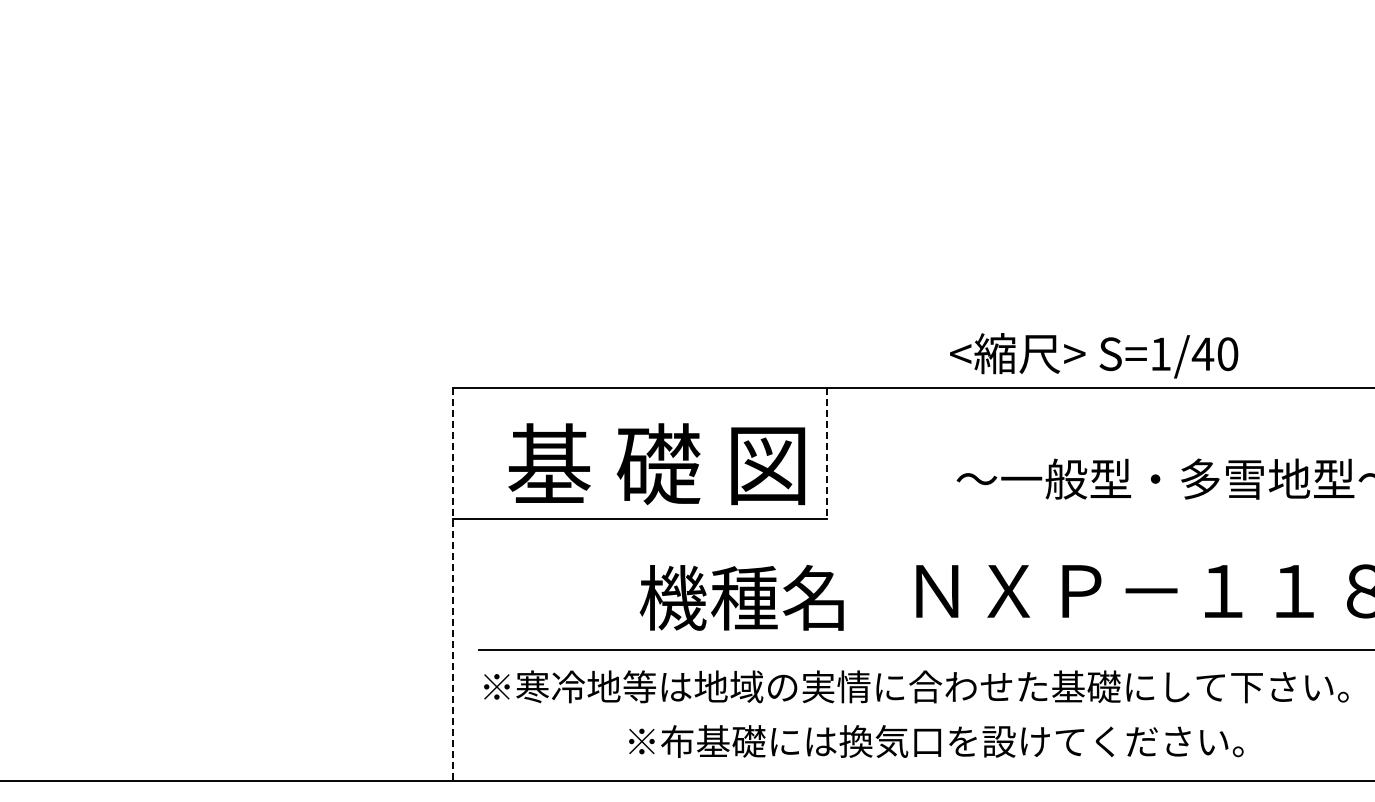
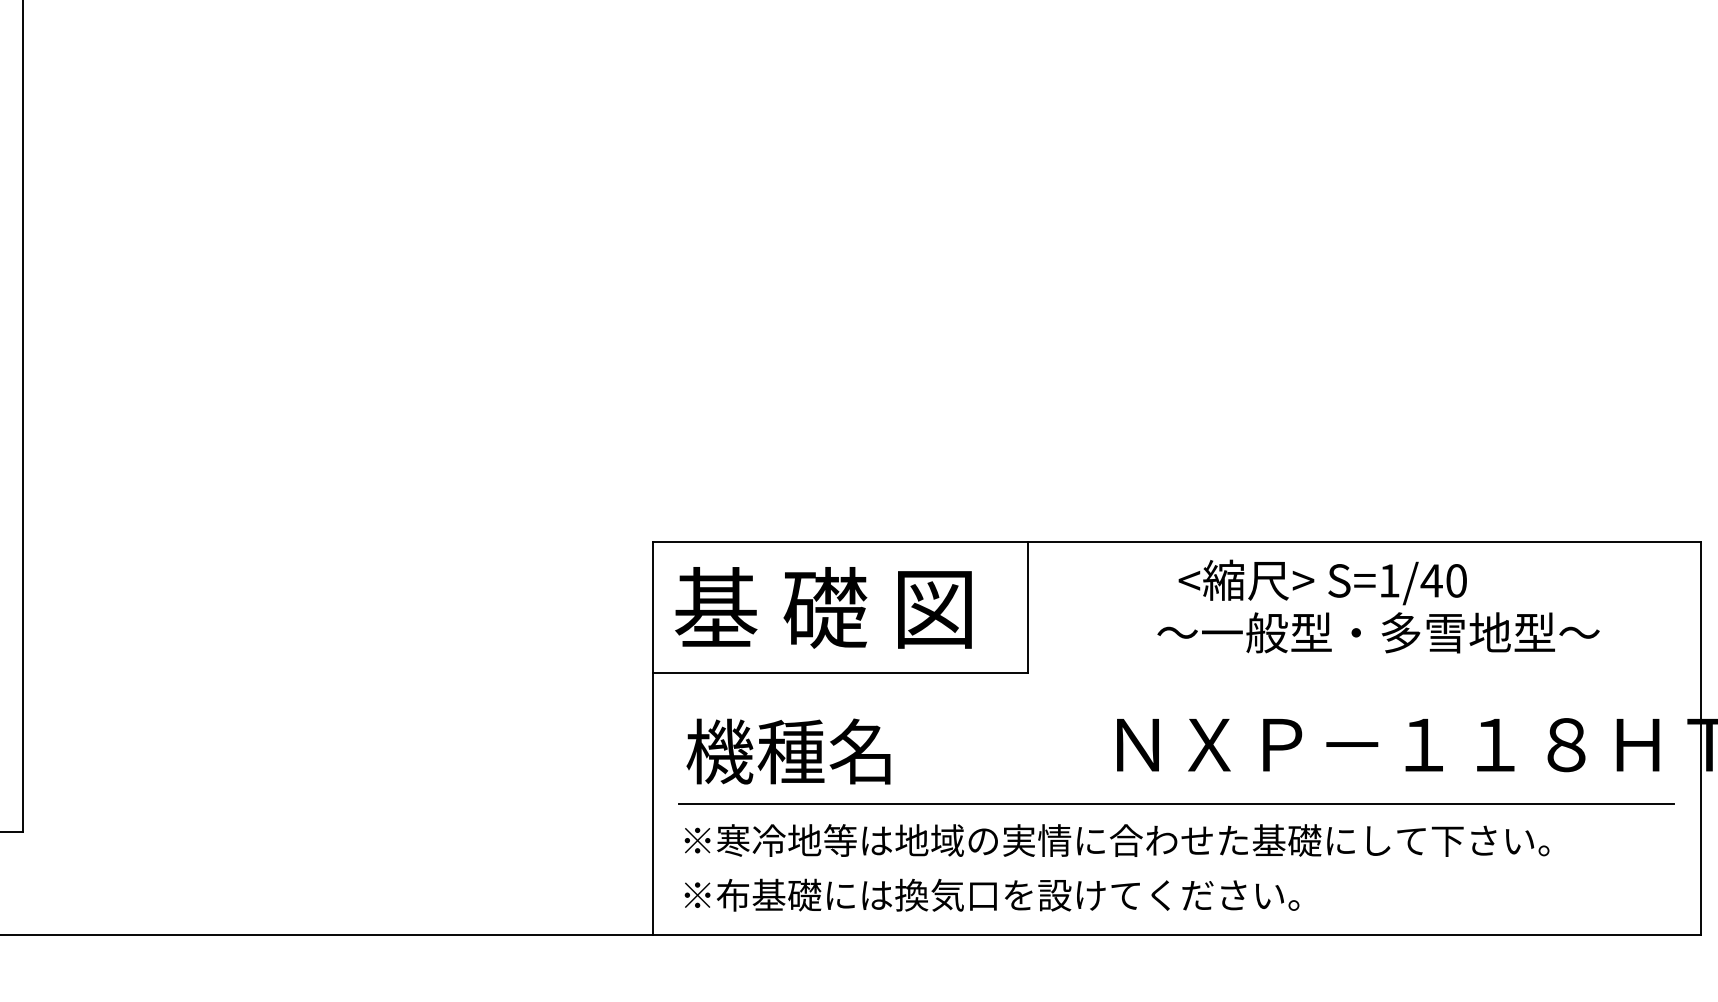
text: (1093, 355) -> (1322, 582), moved
line: (826, 454) -> (1027, 608), dashed -> solid
text: (656, 463) -> (823, 607), moved
line: (452, 585) -> (653, 739), dashed -> solid
text: (741, 597) -> (788, 751), moved
text: (935, 740) -> (991, 894), moved

